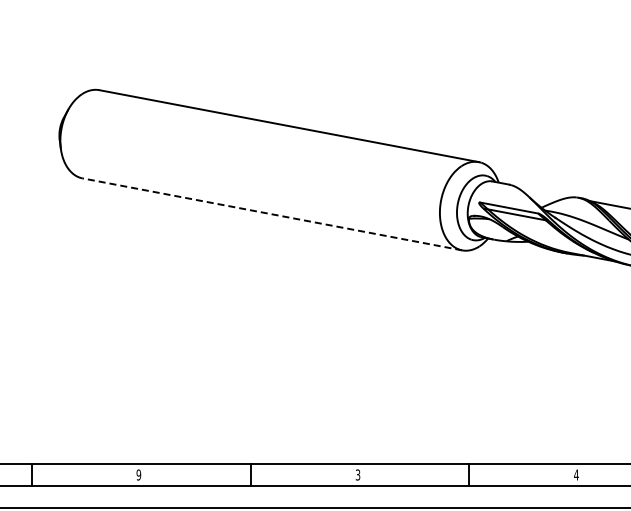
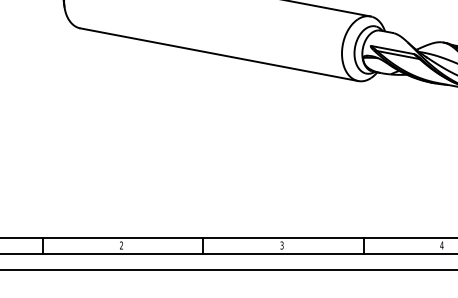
line: (271, 214) -> (218, 54), dashed -> solid
text: (138, 474) -> (121, 245), 9 -> 2

